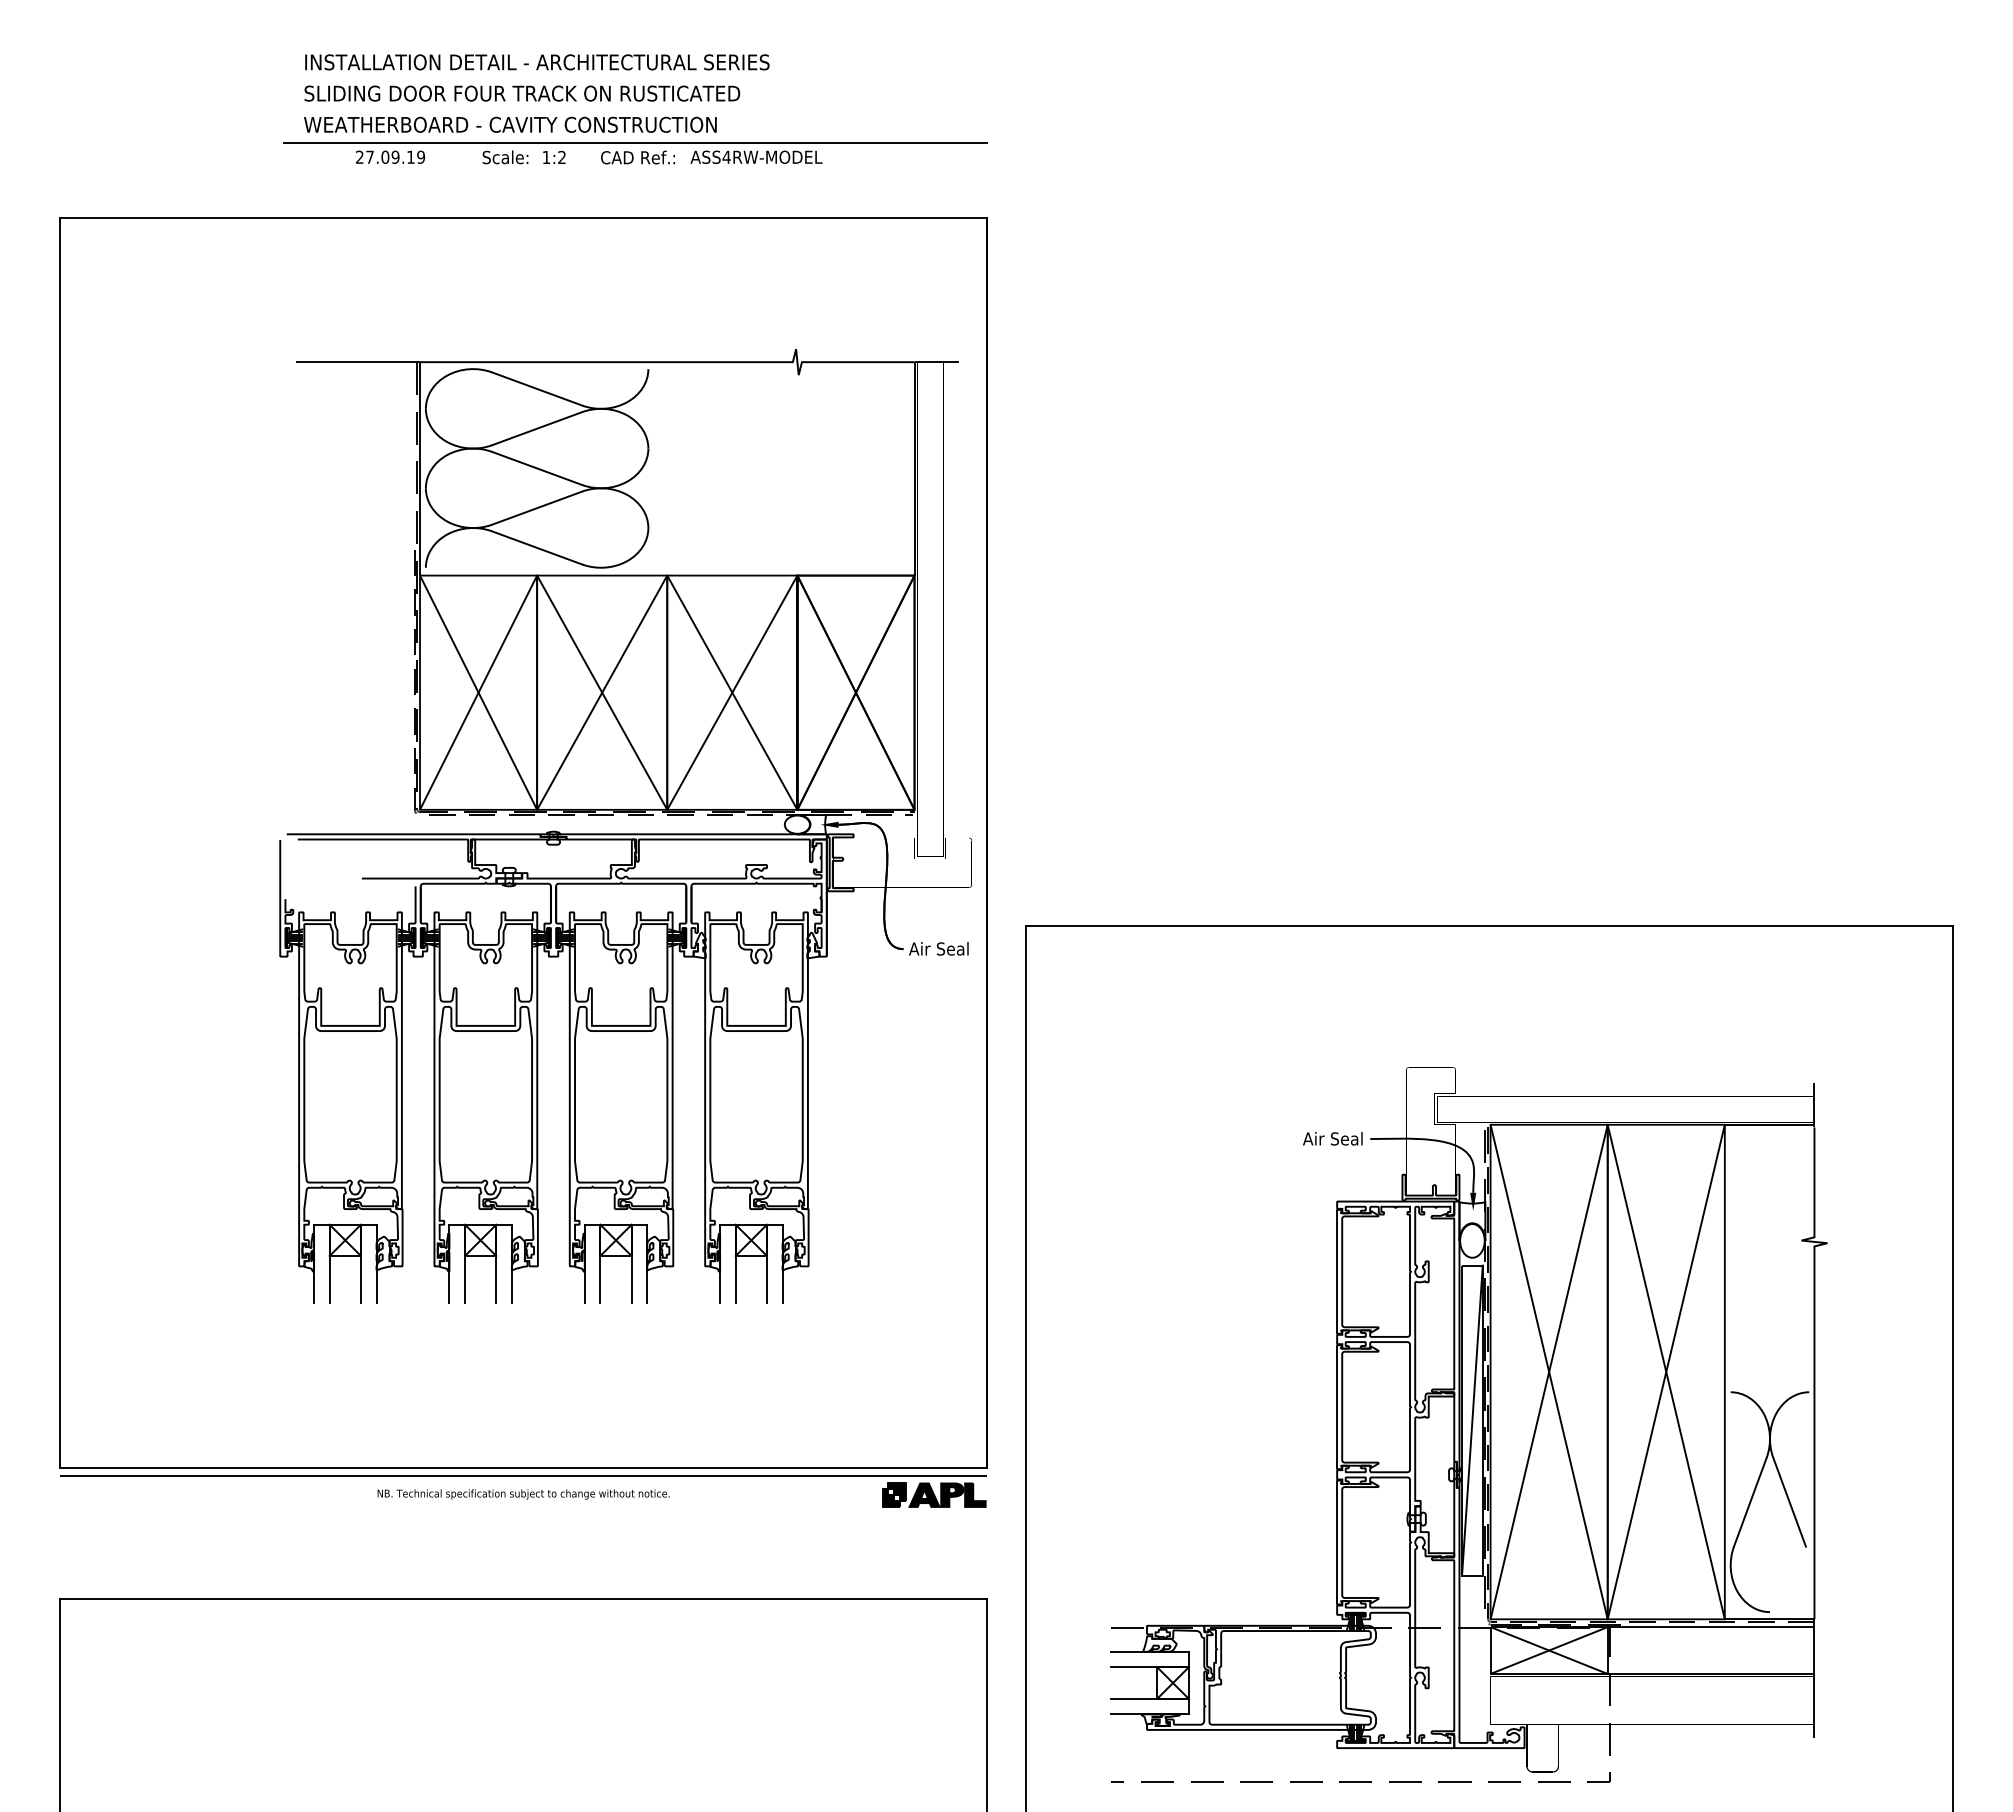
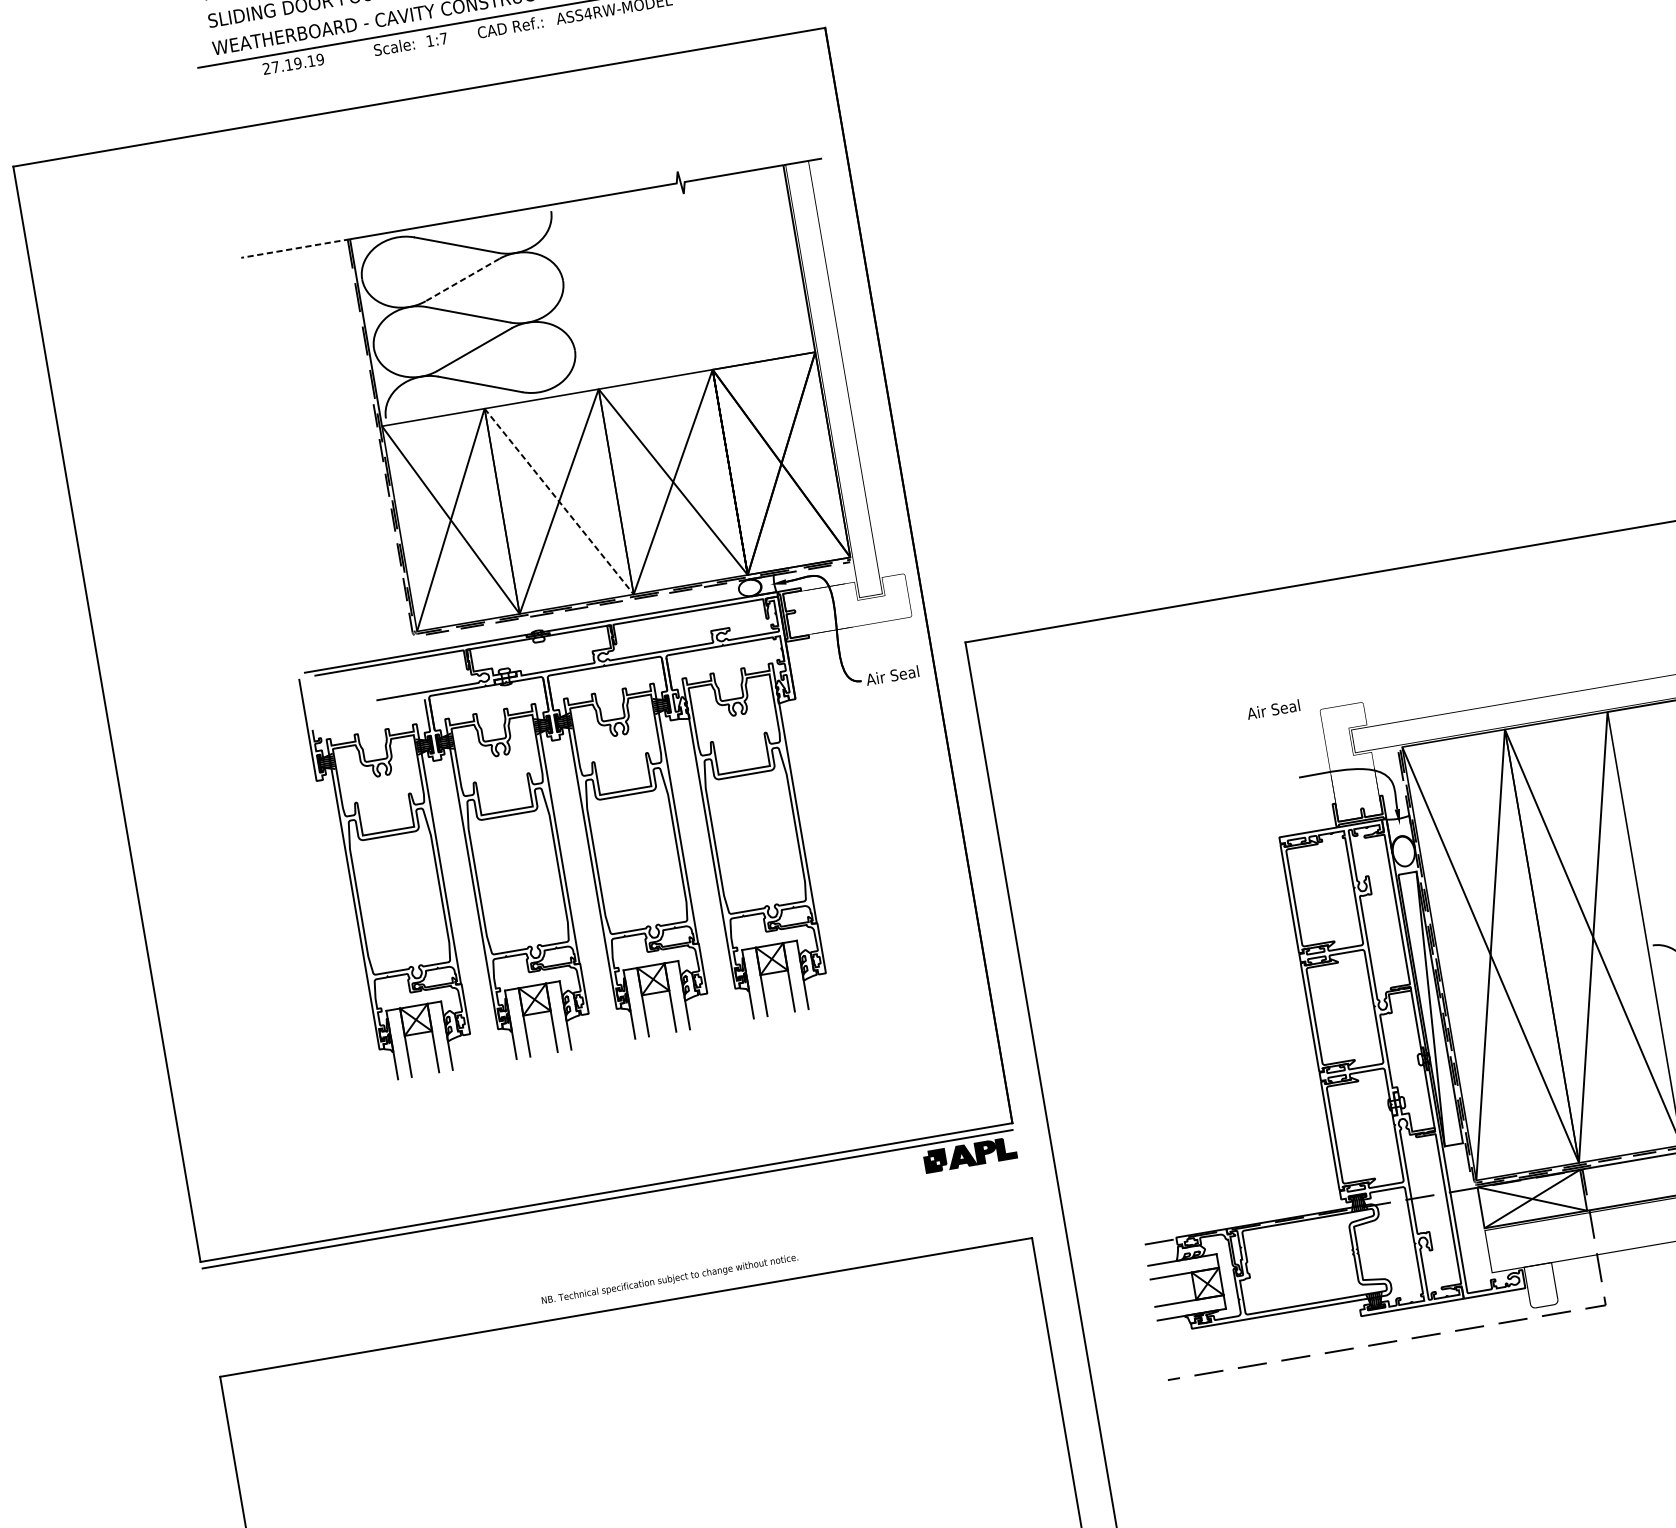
text: (385, 156) -> (289, 64), 27.09.19 -> 27.19.19
text: (561, 156) -> (443, 37), 1:2 -> 1:7
line: (357, 362) -> (295, 248), solid -> dashed
line: (537, 428) -> (462, 279), solid -> dashed
line: (602, 692) -> (559, 501), solid -> dashed
text: (1332, 1138) -> (1273, 709), moved
text: (523, 1494) -> (669, 1279), moved

